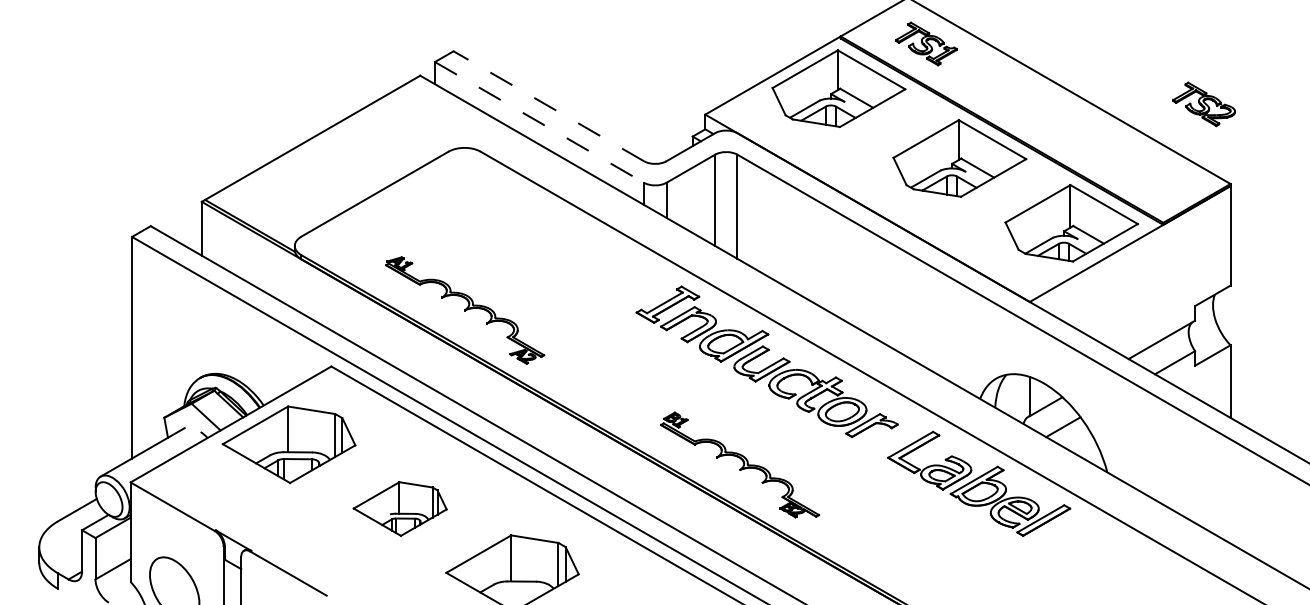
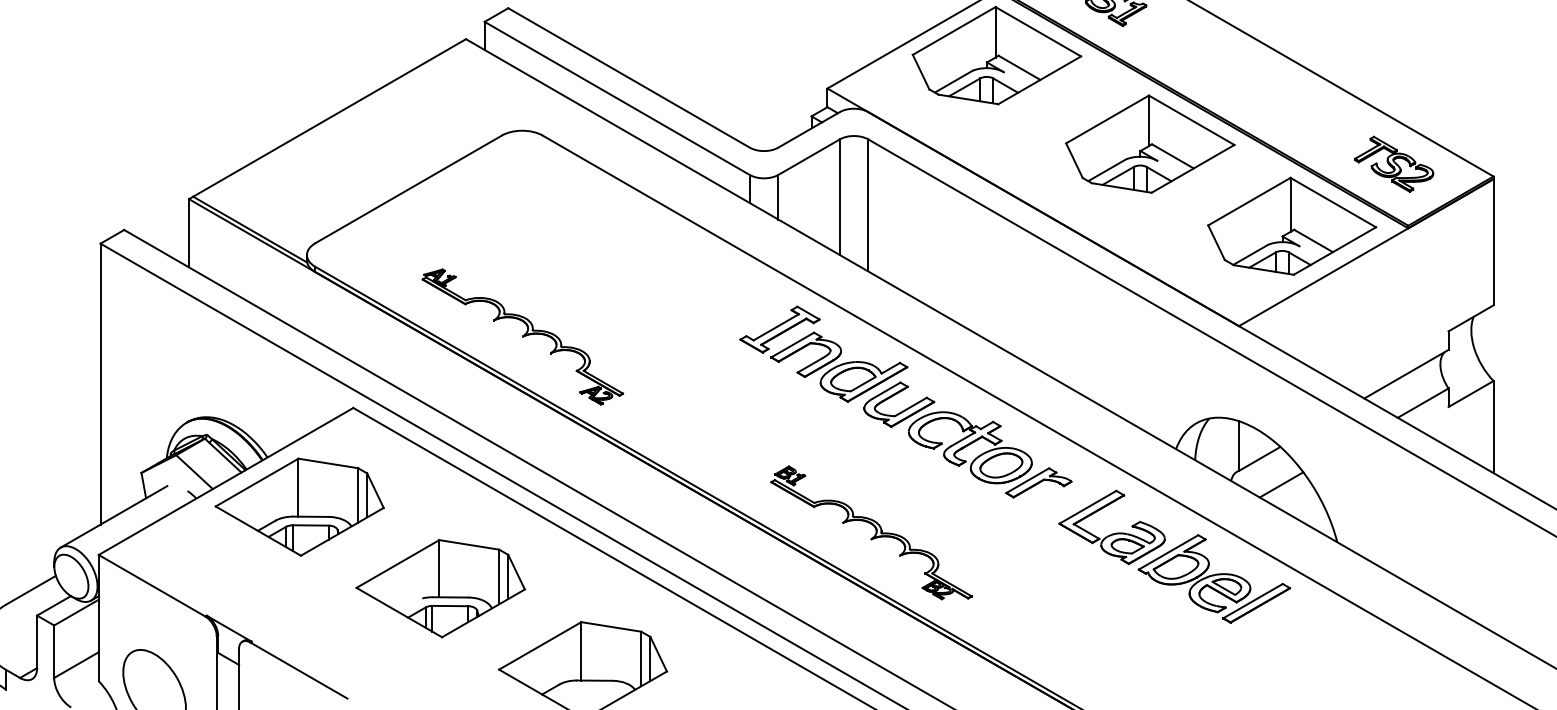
part: (1203, 104) -> (1393, 164), moved
line: (548, 106) -> (628, 78), dashed -> solid
line: (539, 122) -> (617, 98), dashed -> solid
part: (399, 508) -> (439, 588), size x1.43

